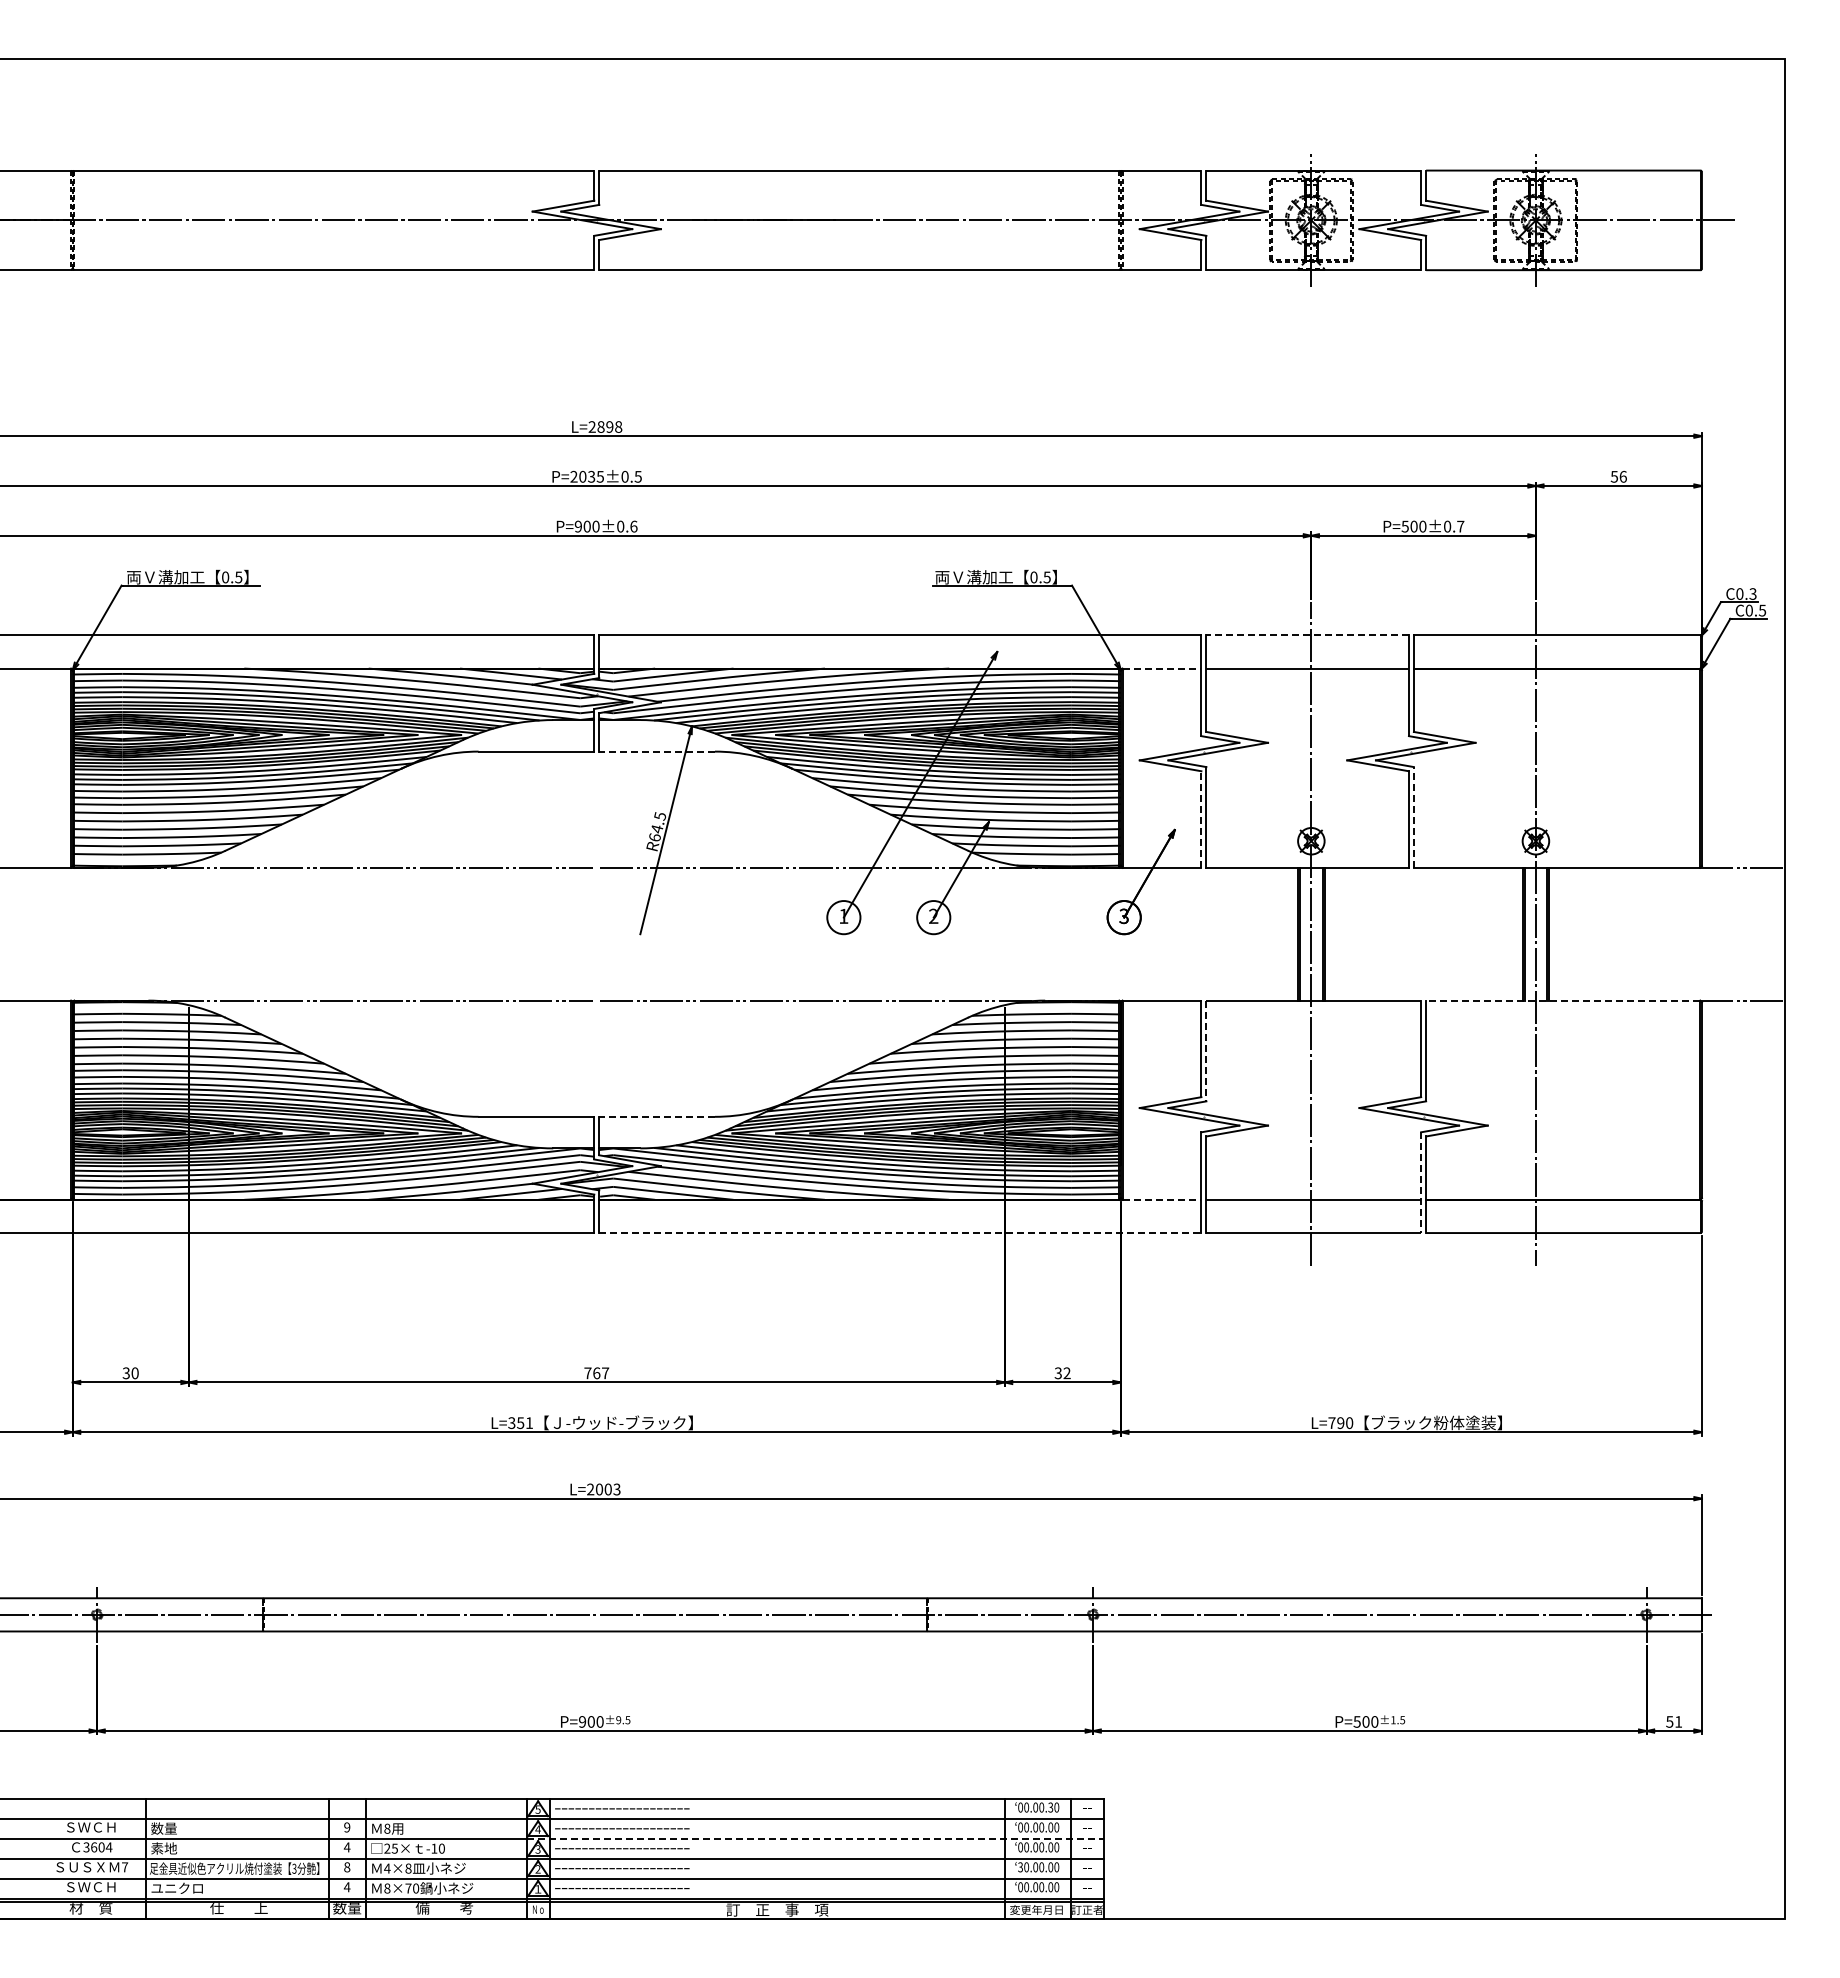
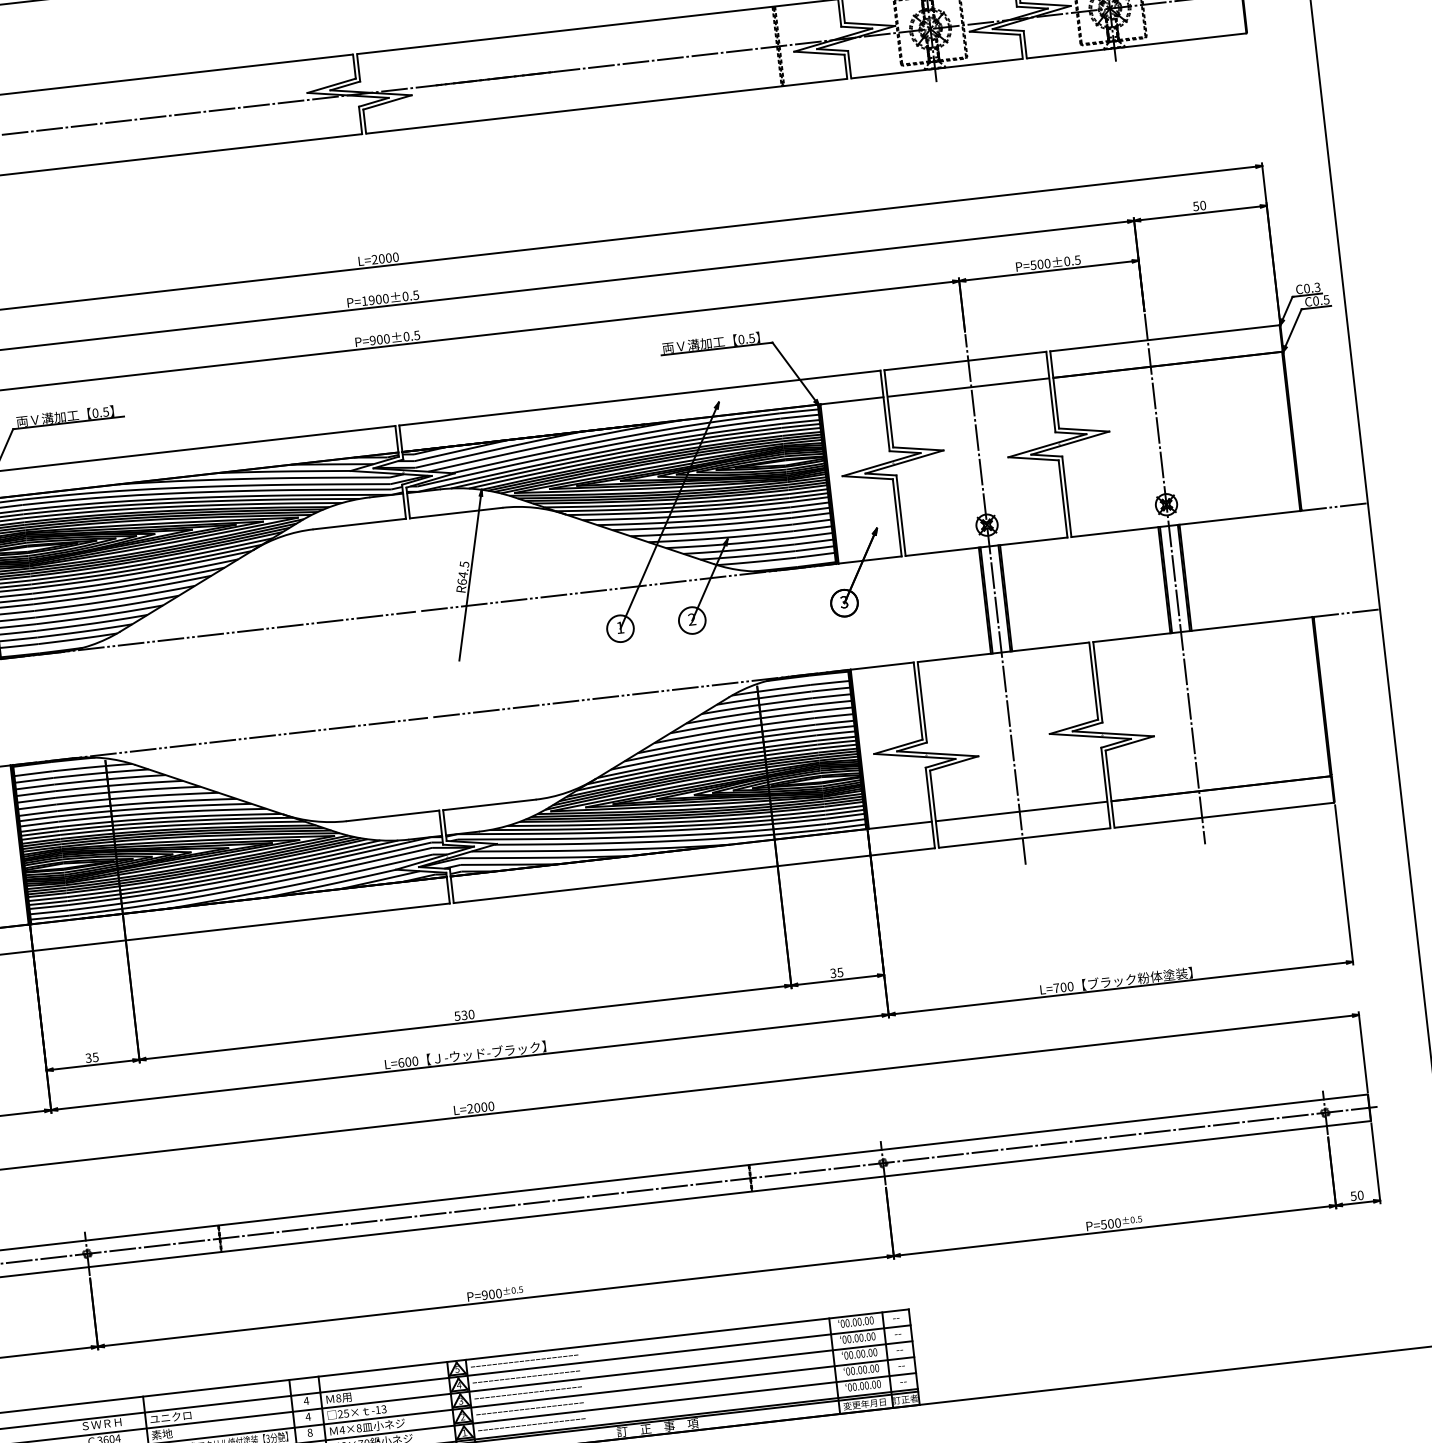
text: (609, 426) -> (388, 257), L=2898 -> L=2000
text: (587, 476) -> (375, 299), P=2035±0.5 -> P=1900±0.5
text: (1622, 476) -> (1202, 205), 56 -> 50
text: (633, 526) -> (416, 335), P=900±0.6 -> P=900±0.5
text: (1460, 526) -> (1077, 260), P=500±0.7 -> P=500±0.5
line: (1307, 635) -> (965, 361), dashed -> solid
line: (1162, 668) -> (852, 400), dashed -> solid
line: (657, 751) -> (456, 512), dashed -> solid
line: (1413, 816) -> (1066, 496), dashed -> solid
line: (1201, 819) -> (897, 517), dashed -> solid
line: (1562, 1000) -> (1202, 629), dashed -> solid
line: (1206, 1051) -> (922, 702), dashed -> solid
line: (657, 1116) -> (489, 804), dashed -> solid
line: (1421, 1183) -> (1106, 788), dashed -> solid
line: (1162, 1199) -> (900, 824), dashed -> solid
line: (900, 1233) -> (694, 875), dashed -> solid
text: (134, 1373) -> (95, 1057), 30 -> 35
text: (596, 1373) -> (464, 1015), 767 -> 530
text: (1066, 1373) -> (839, 972), 32 -> 35
text: (1340, 1422) -> (1063, 986), L=790 -> L=700
text: (520, 1423) -> (408, 1062), L=351 -> L=600
text: (616, 1489) -> (490, 1106), L=2003 -> L=2000
text: (618, 1720) -> (513, 1290), ±9.5 -> ±0.5
text: (1393, 1720) -> (1132, 1220), ±1.5 -> ±0.5
text: (1678, 1721) -> (1360, 1195), 51 -> 50
text: (1050, 1807) -> (866, 1320), 00.00.30 -> 00.00.00
text: (97, 1827) -> (106, 1423), ＳＷＣＨ -> ＳＷＲＨ
text: (346, 1827) -> (305, 1401), 9 -> 4
text: (176, 1828) -> (170, 1417), 数量 -> ユニクロ
line: (815, 1838) -> (681, 1367), dashed -> solid
text: (441, 1848) -> (383, 1409), -10 -> -13
text: (1020, 1867) -> (848, 1371), 30.00.00 -> 00.00.00

